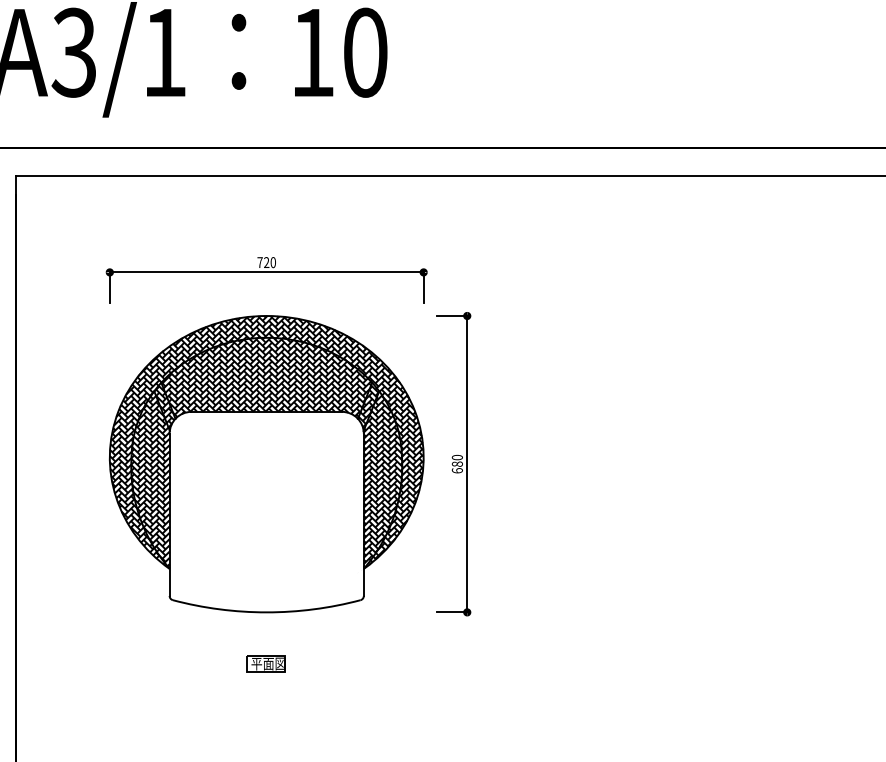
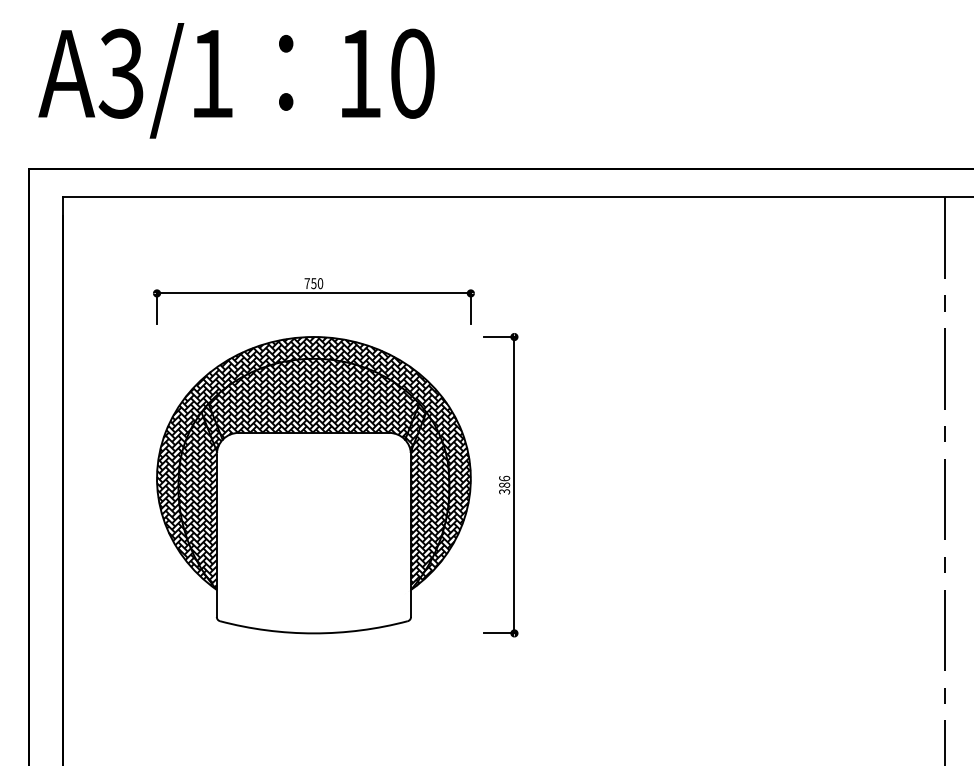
text: (266, 262) -> (313, 283), 720 -> 750
text: (457, 463) -> (504, 484), 680 -> 386
part: (266, 663) -> (313, 684), removed

